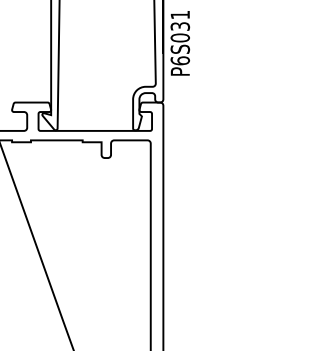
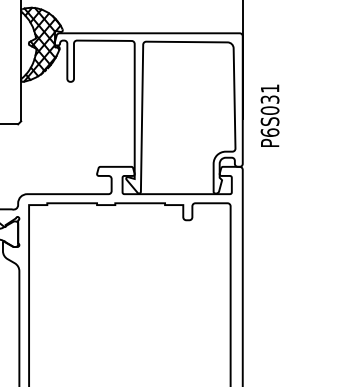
text: (179, 42) -> (269, 115), moved

